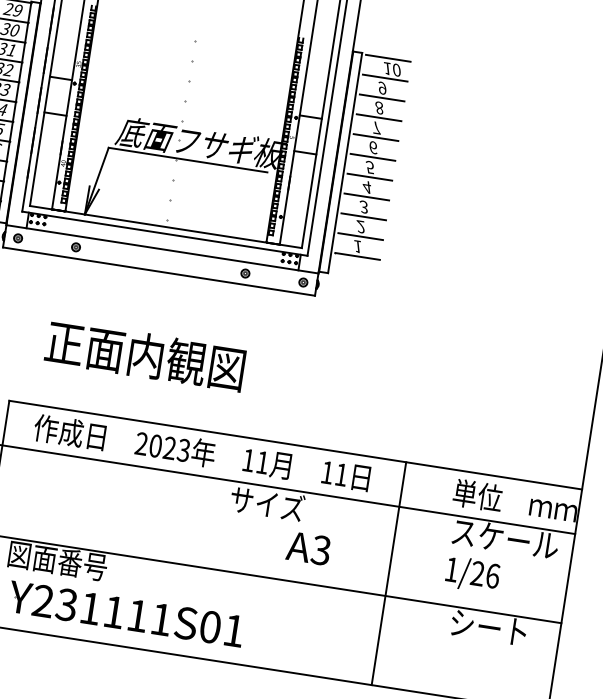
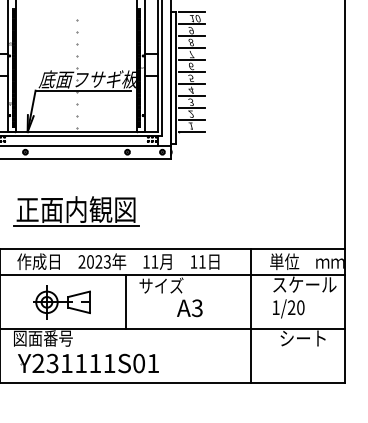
line: (141, 383) -> (76, 226), added
part: (97, 505) -> (61, 302), added
line: (203, 522) -> (125, 302), added
line: (389, 573) -> (251, 315), moved
text: (492, 575) -> (300, 307), 1/26 -> 1/20

